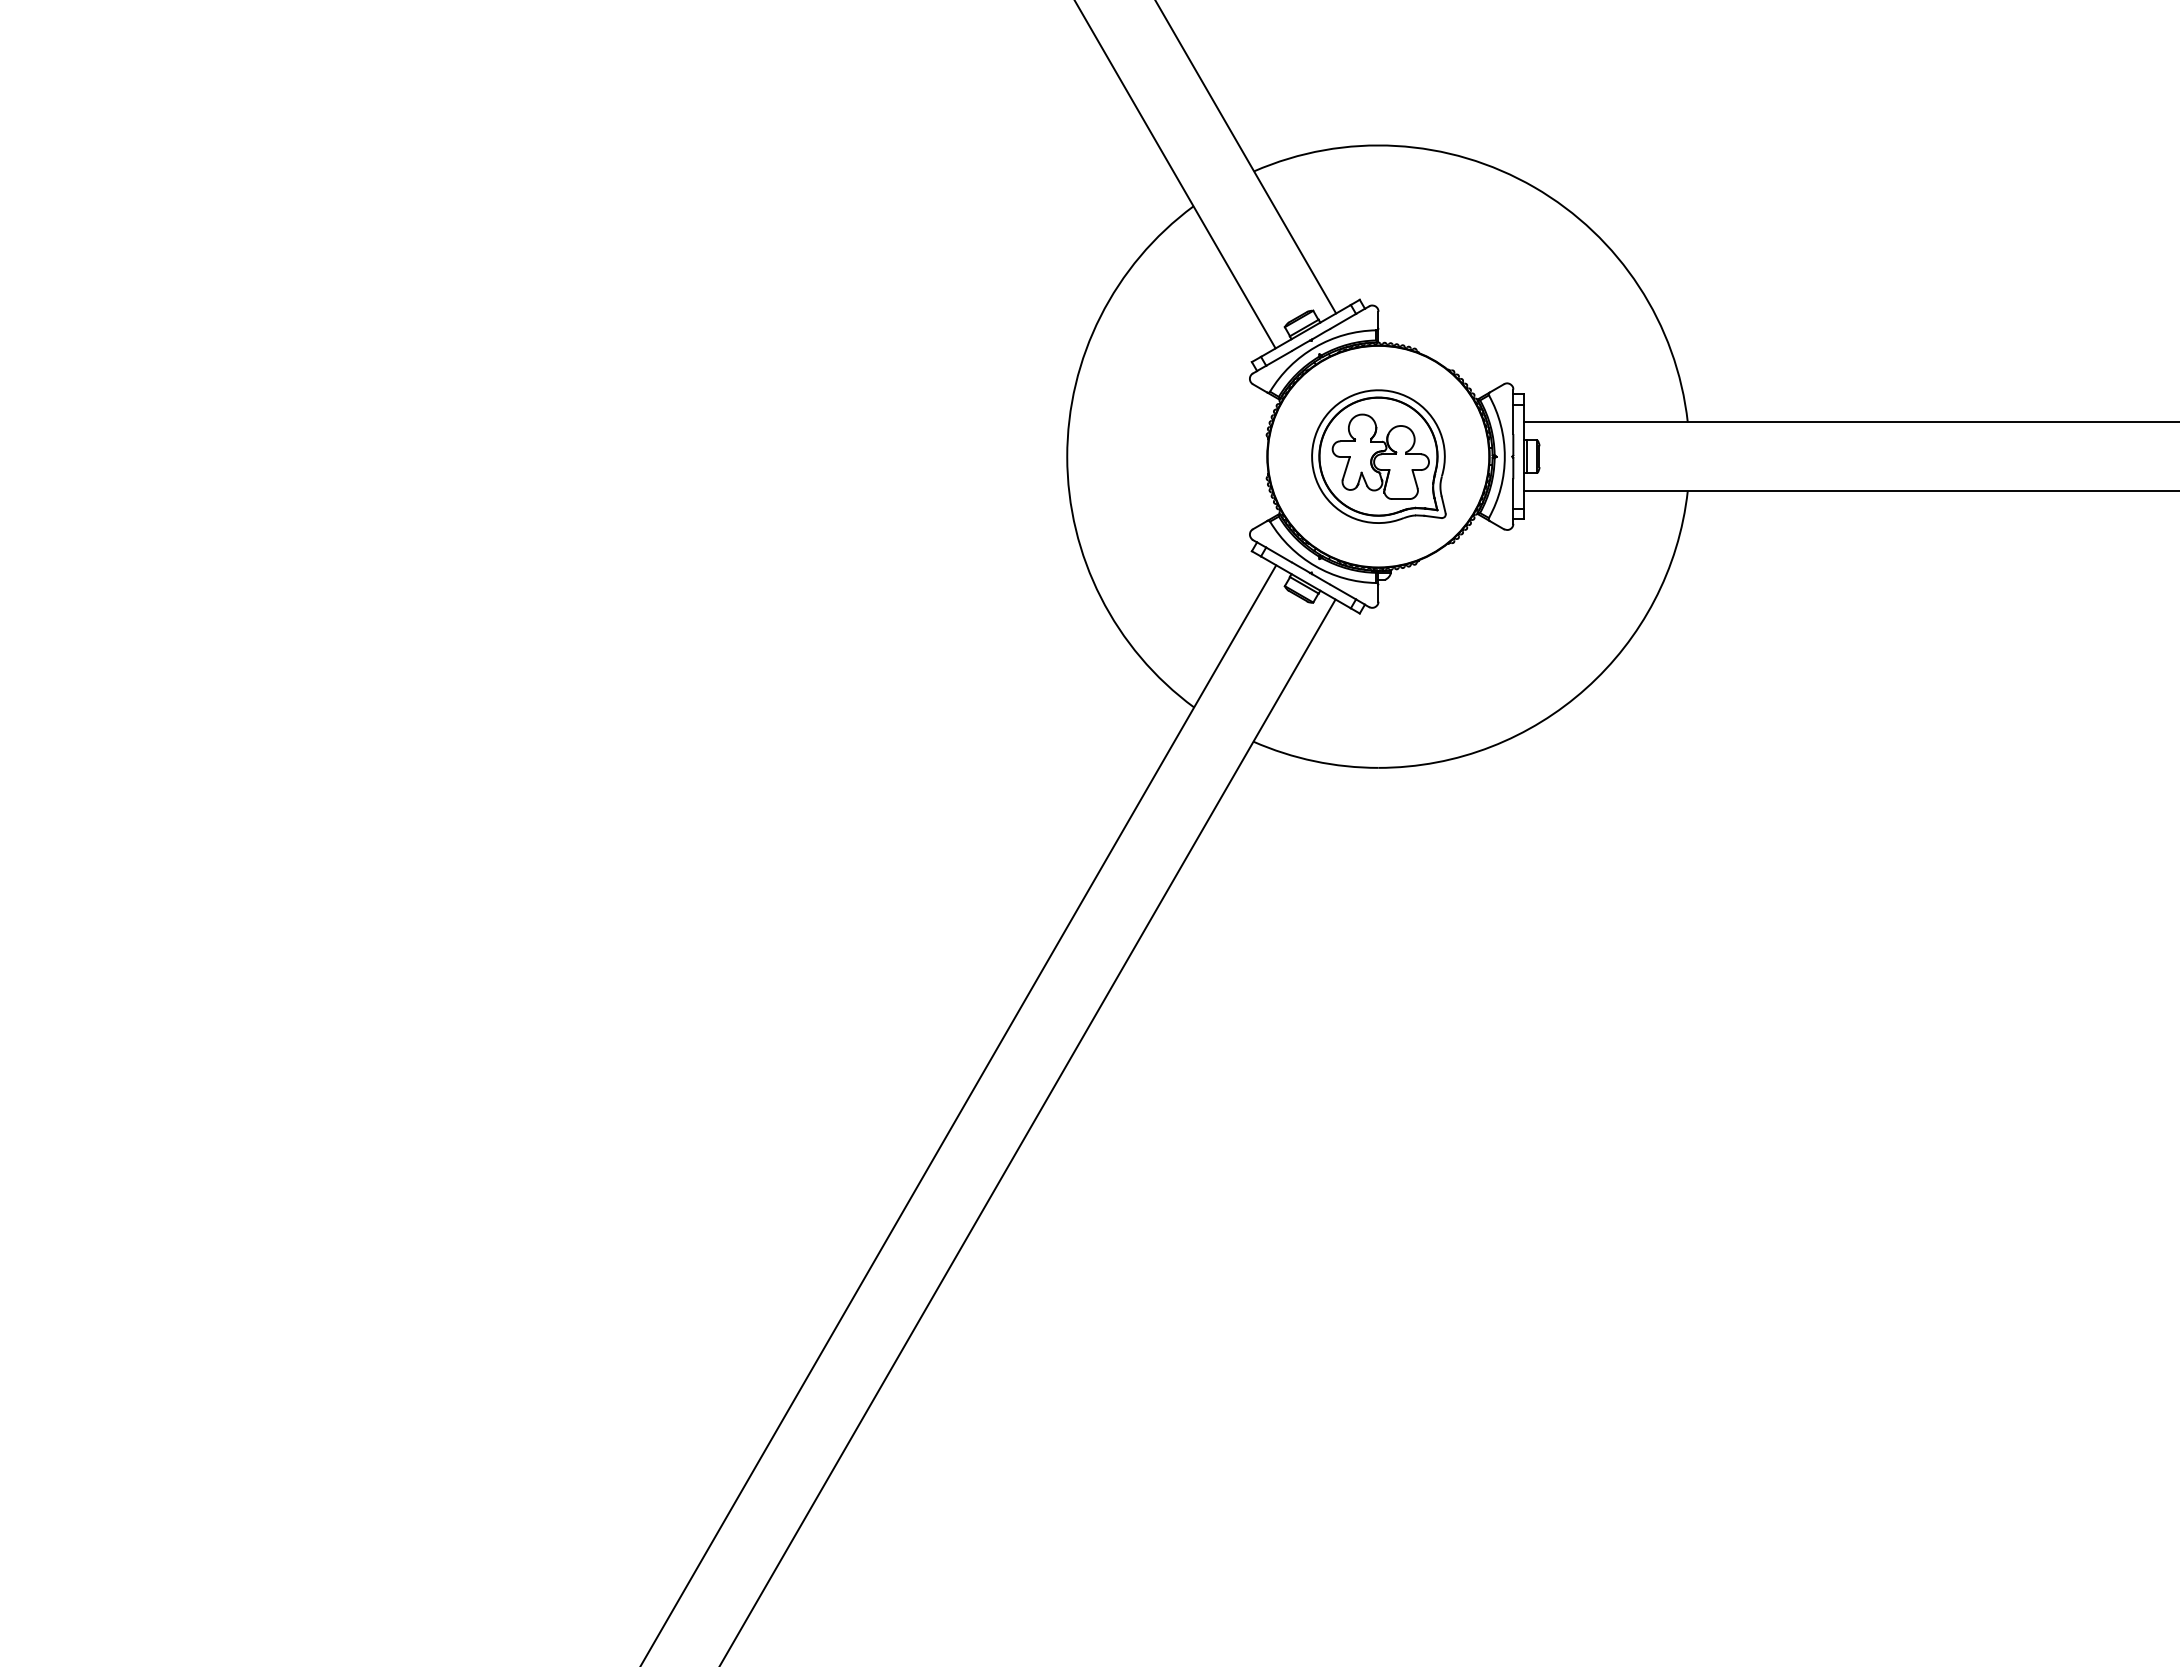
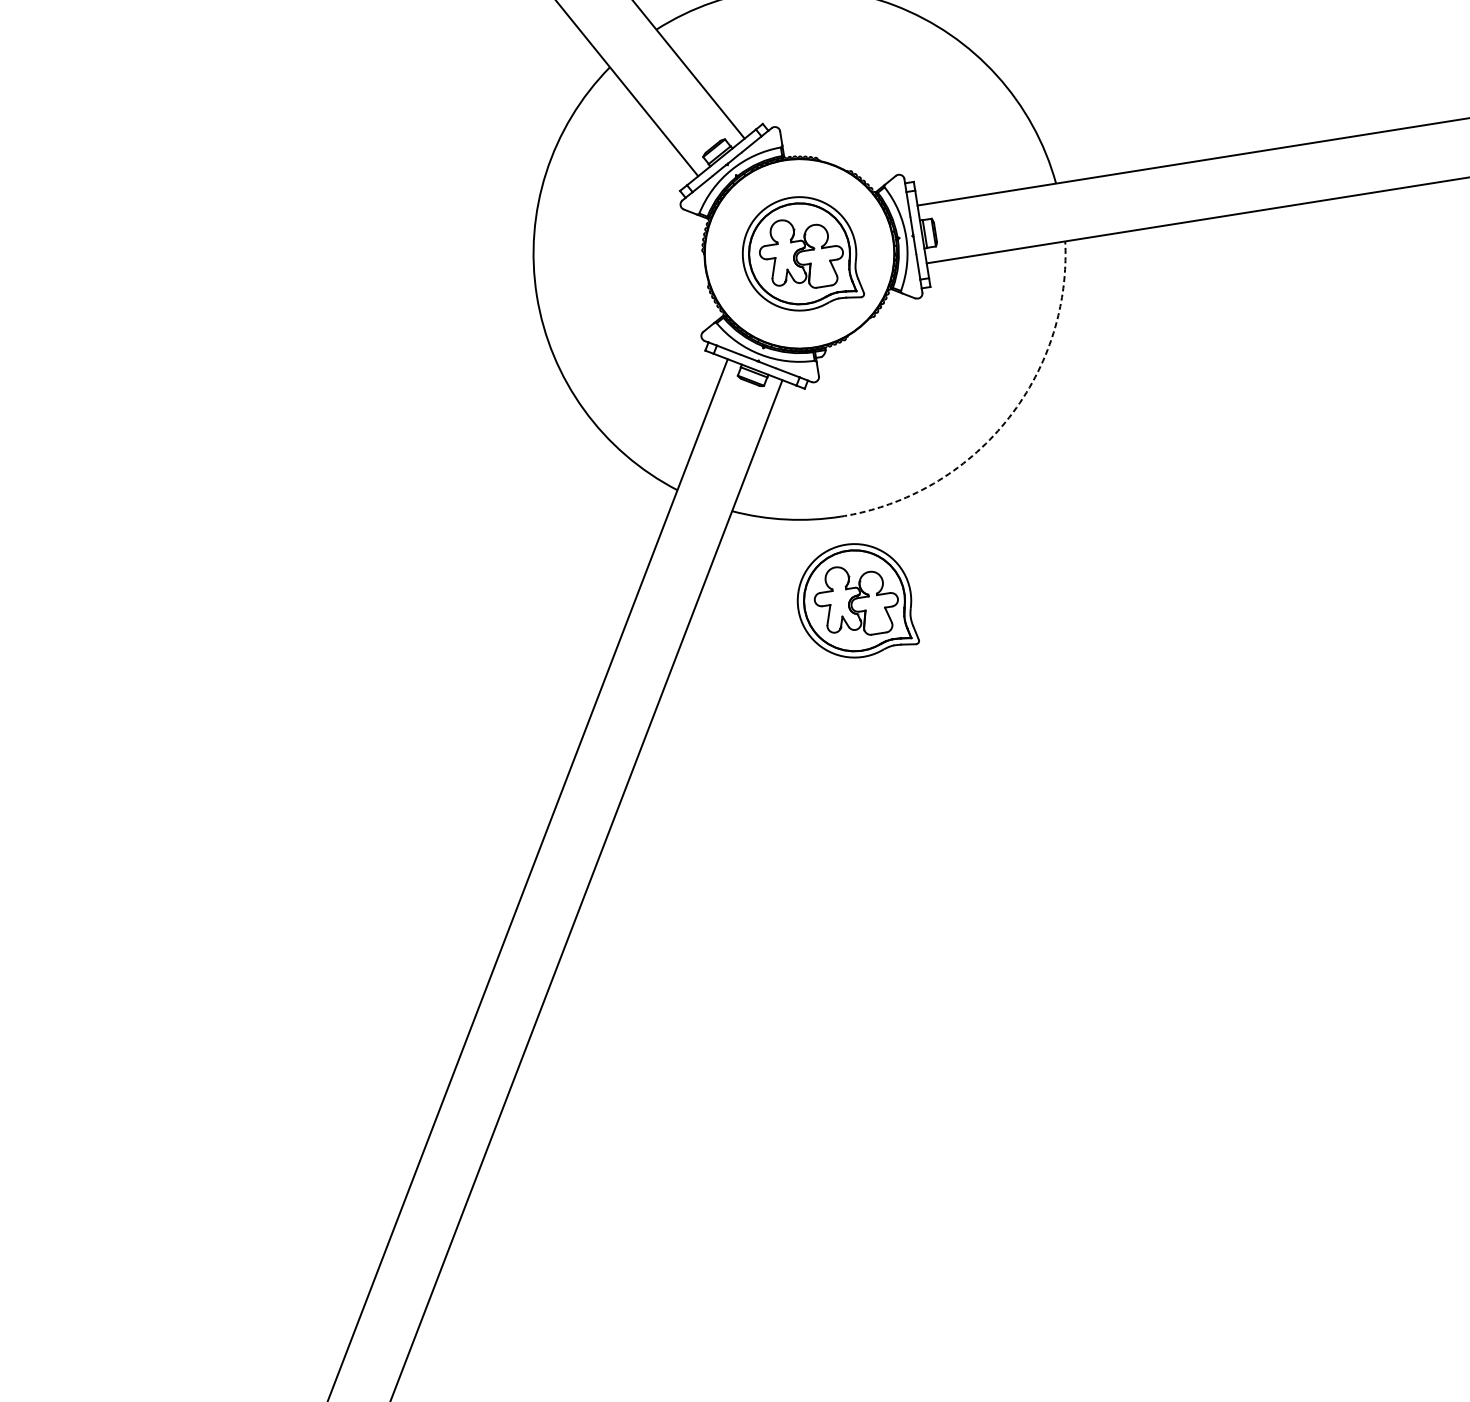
arc: (1586, 688) -> (1006, 421), solid -> dashed
part: (1378, 867) -> (854, 600), added

